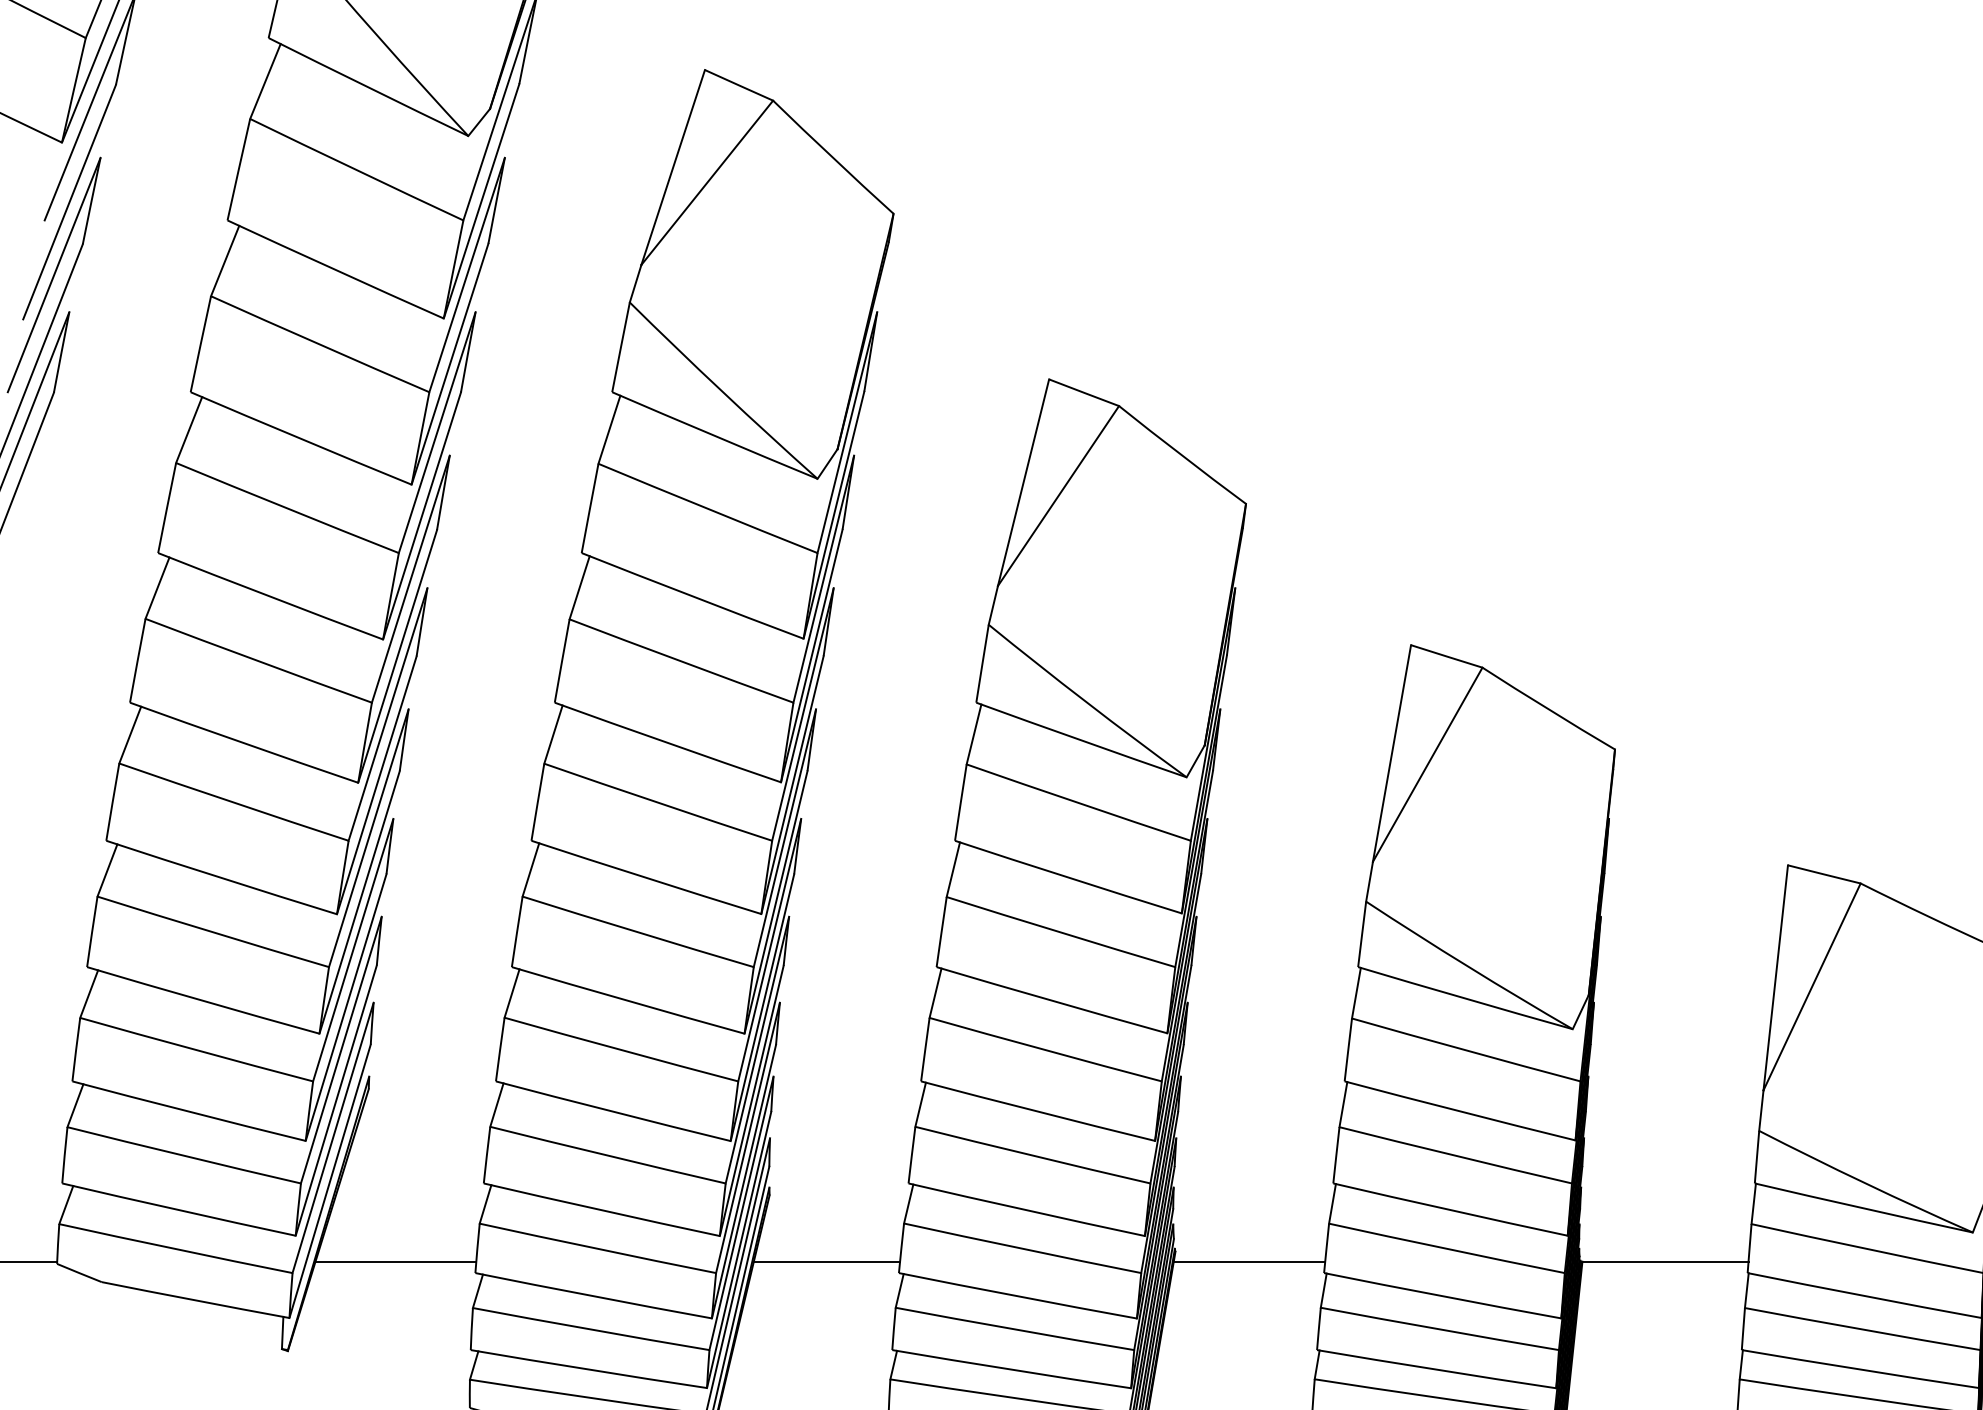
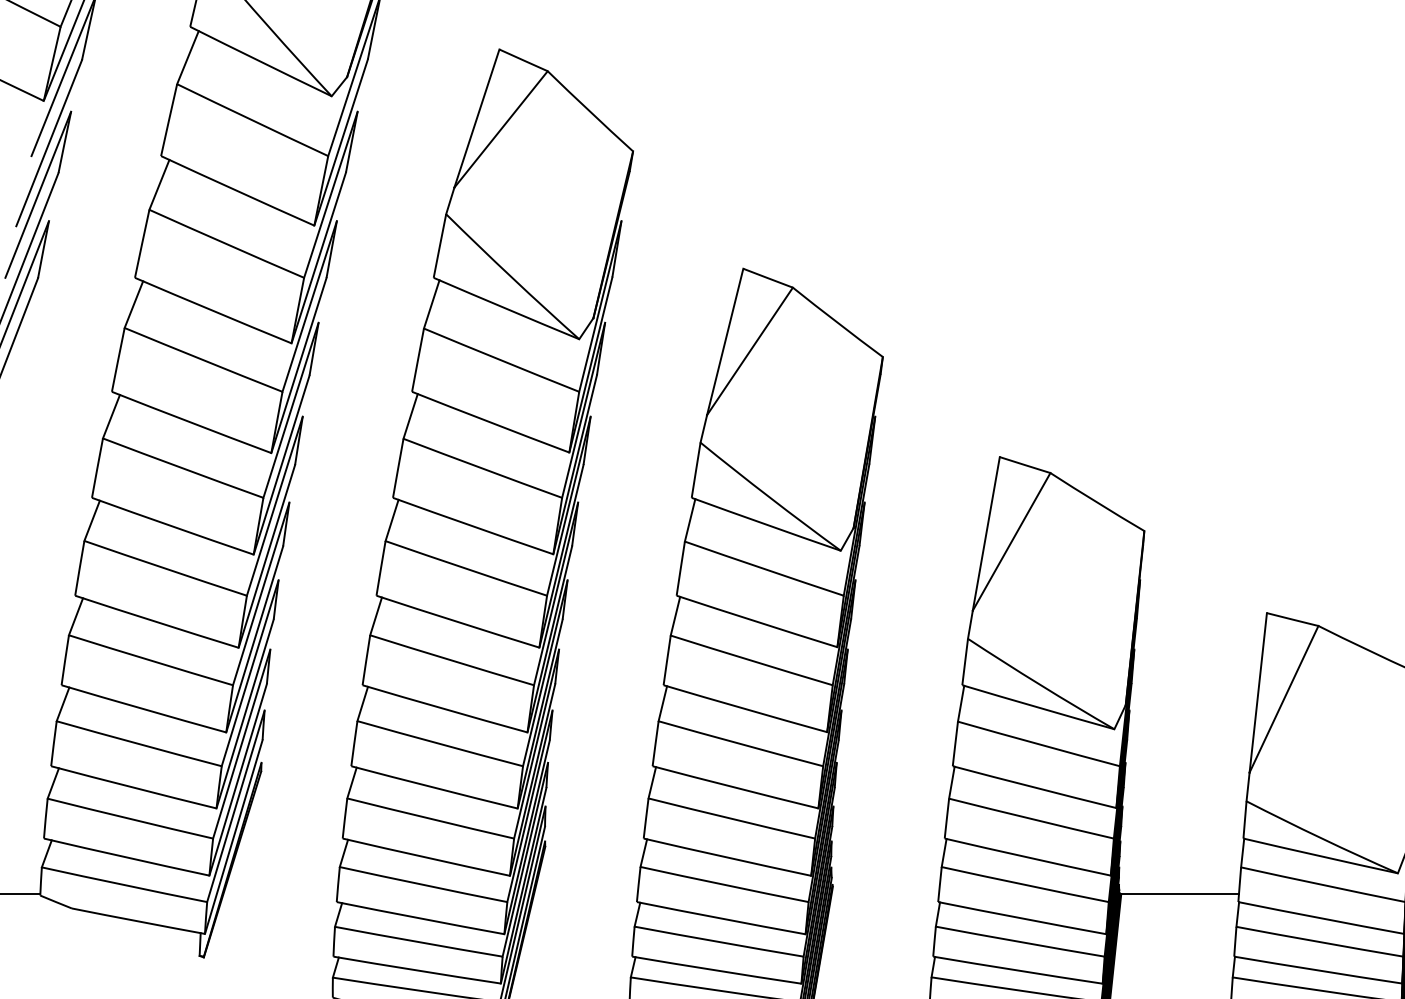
line: (396, 1262) -> (280, 894), removed
line: (826, 1262) -> (585, 894), removed
line: (1249, 1262) -> (885, 894), removed

